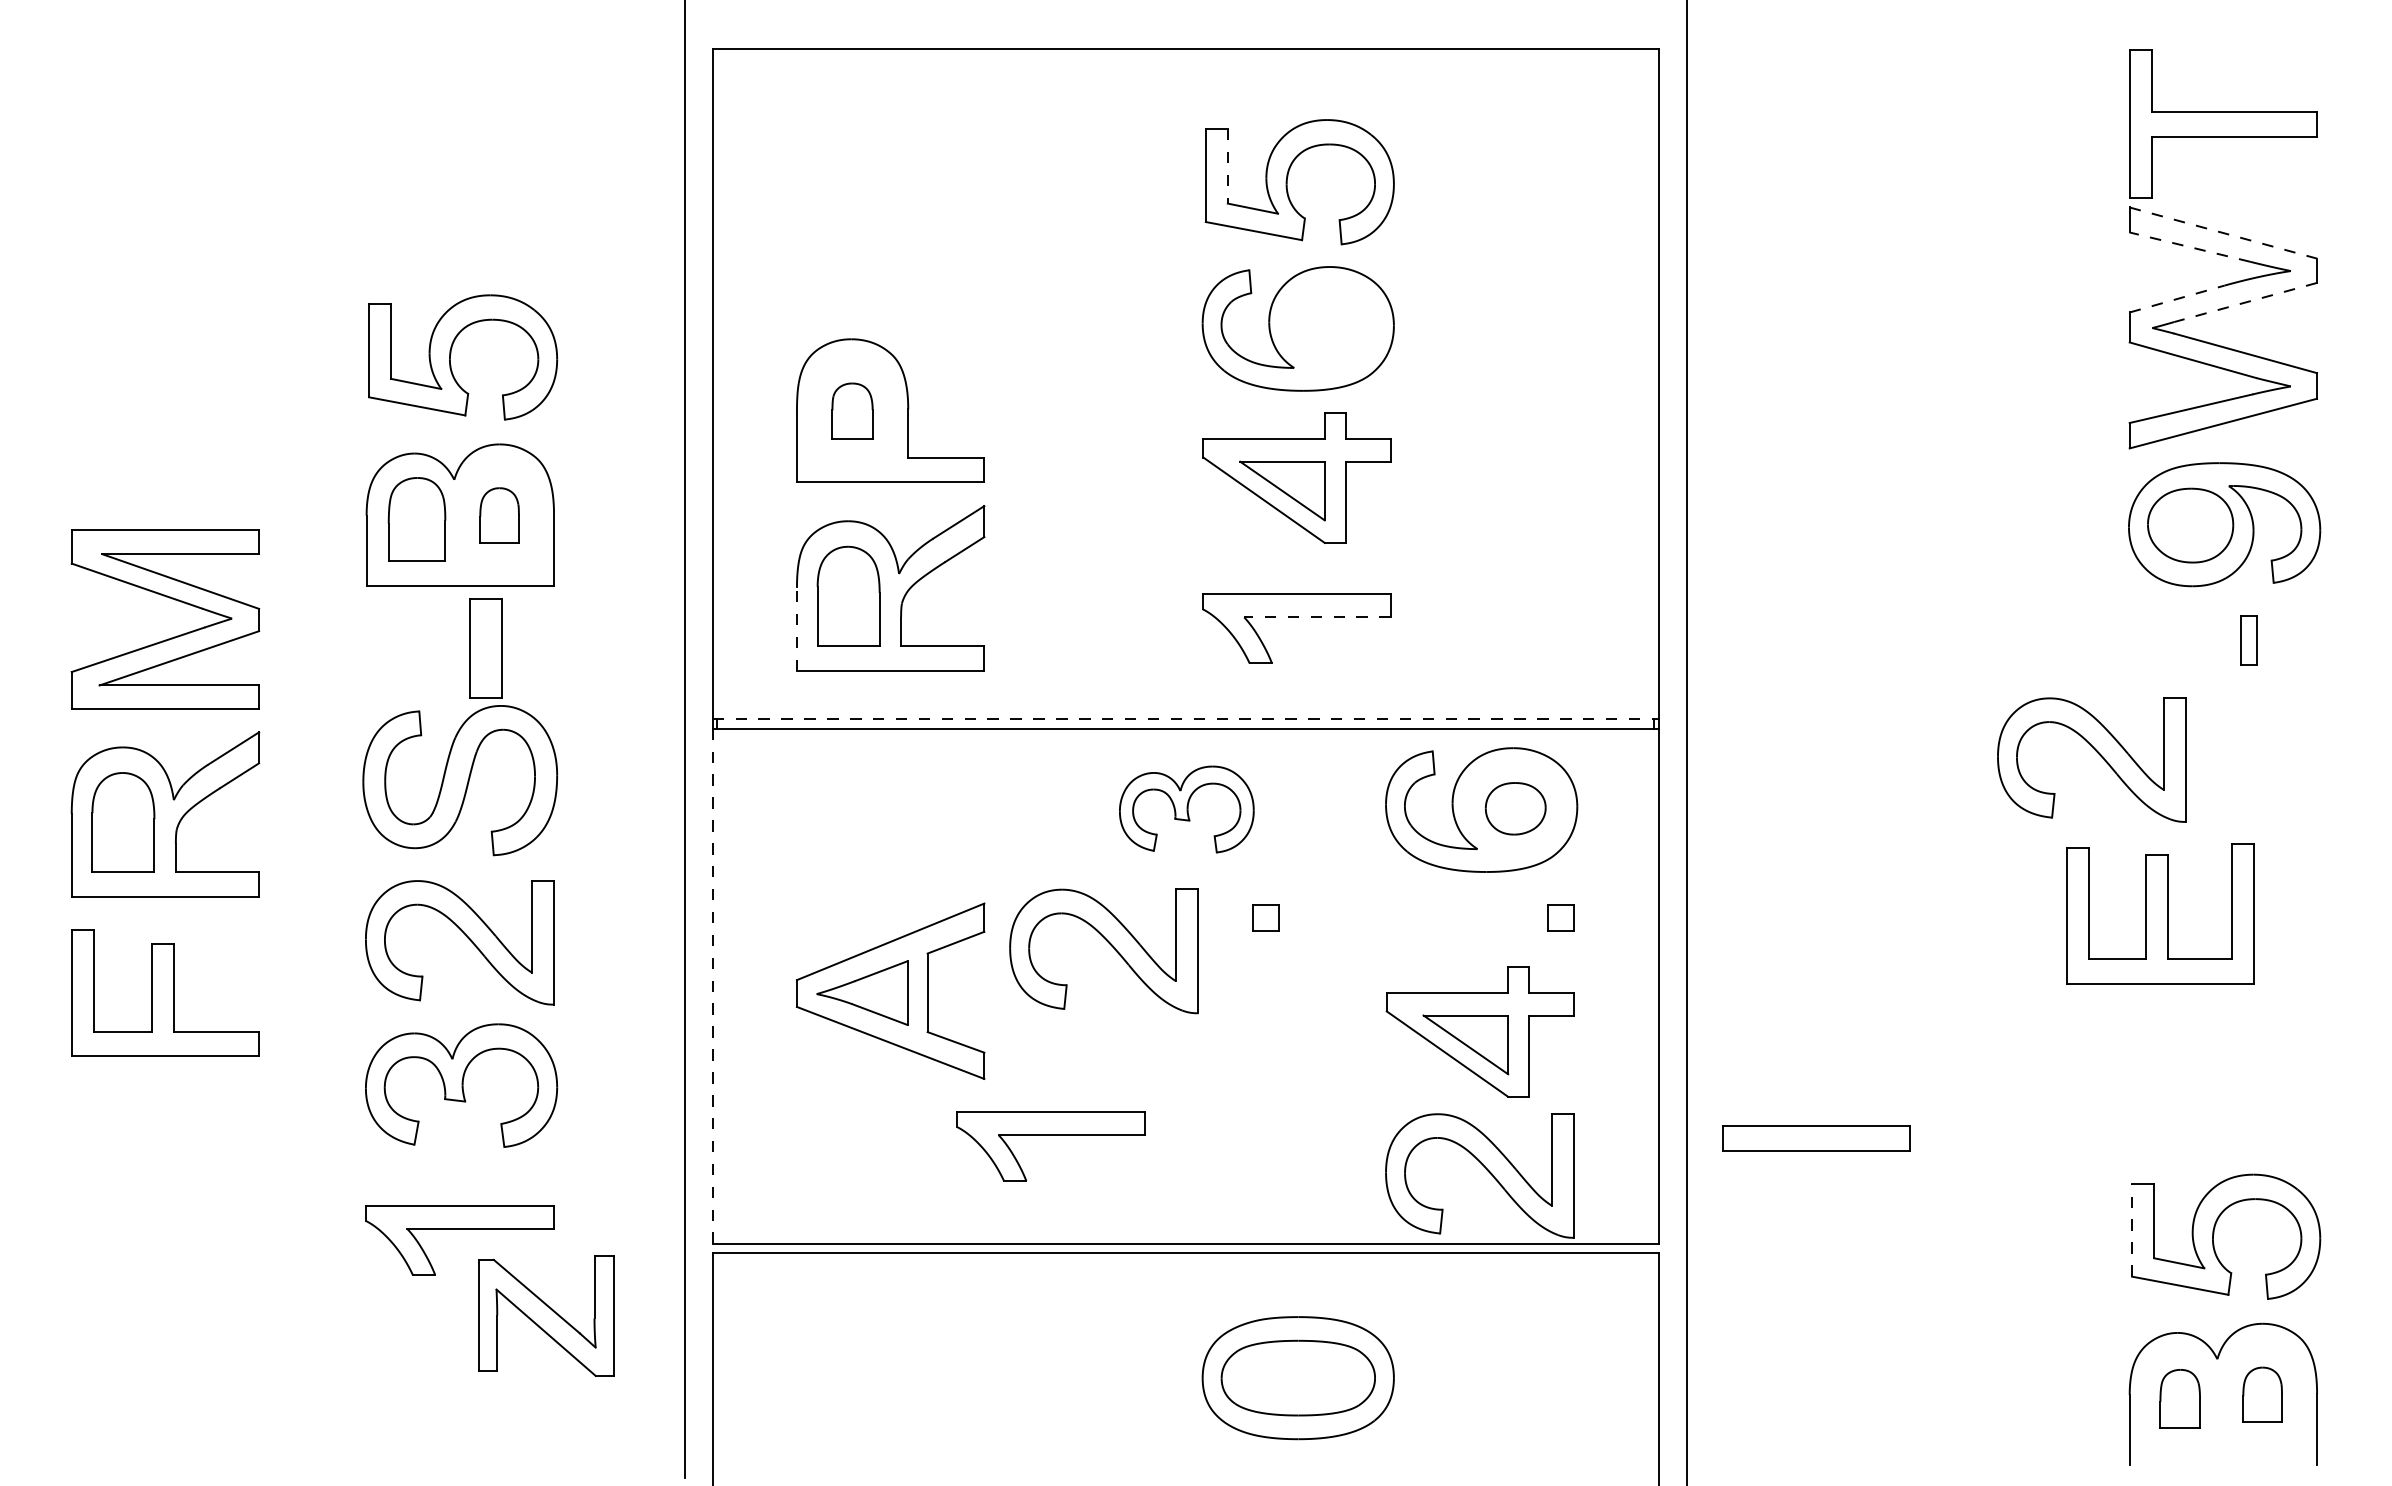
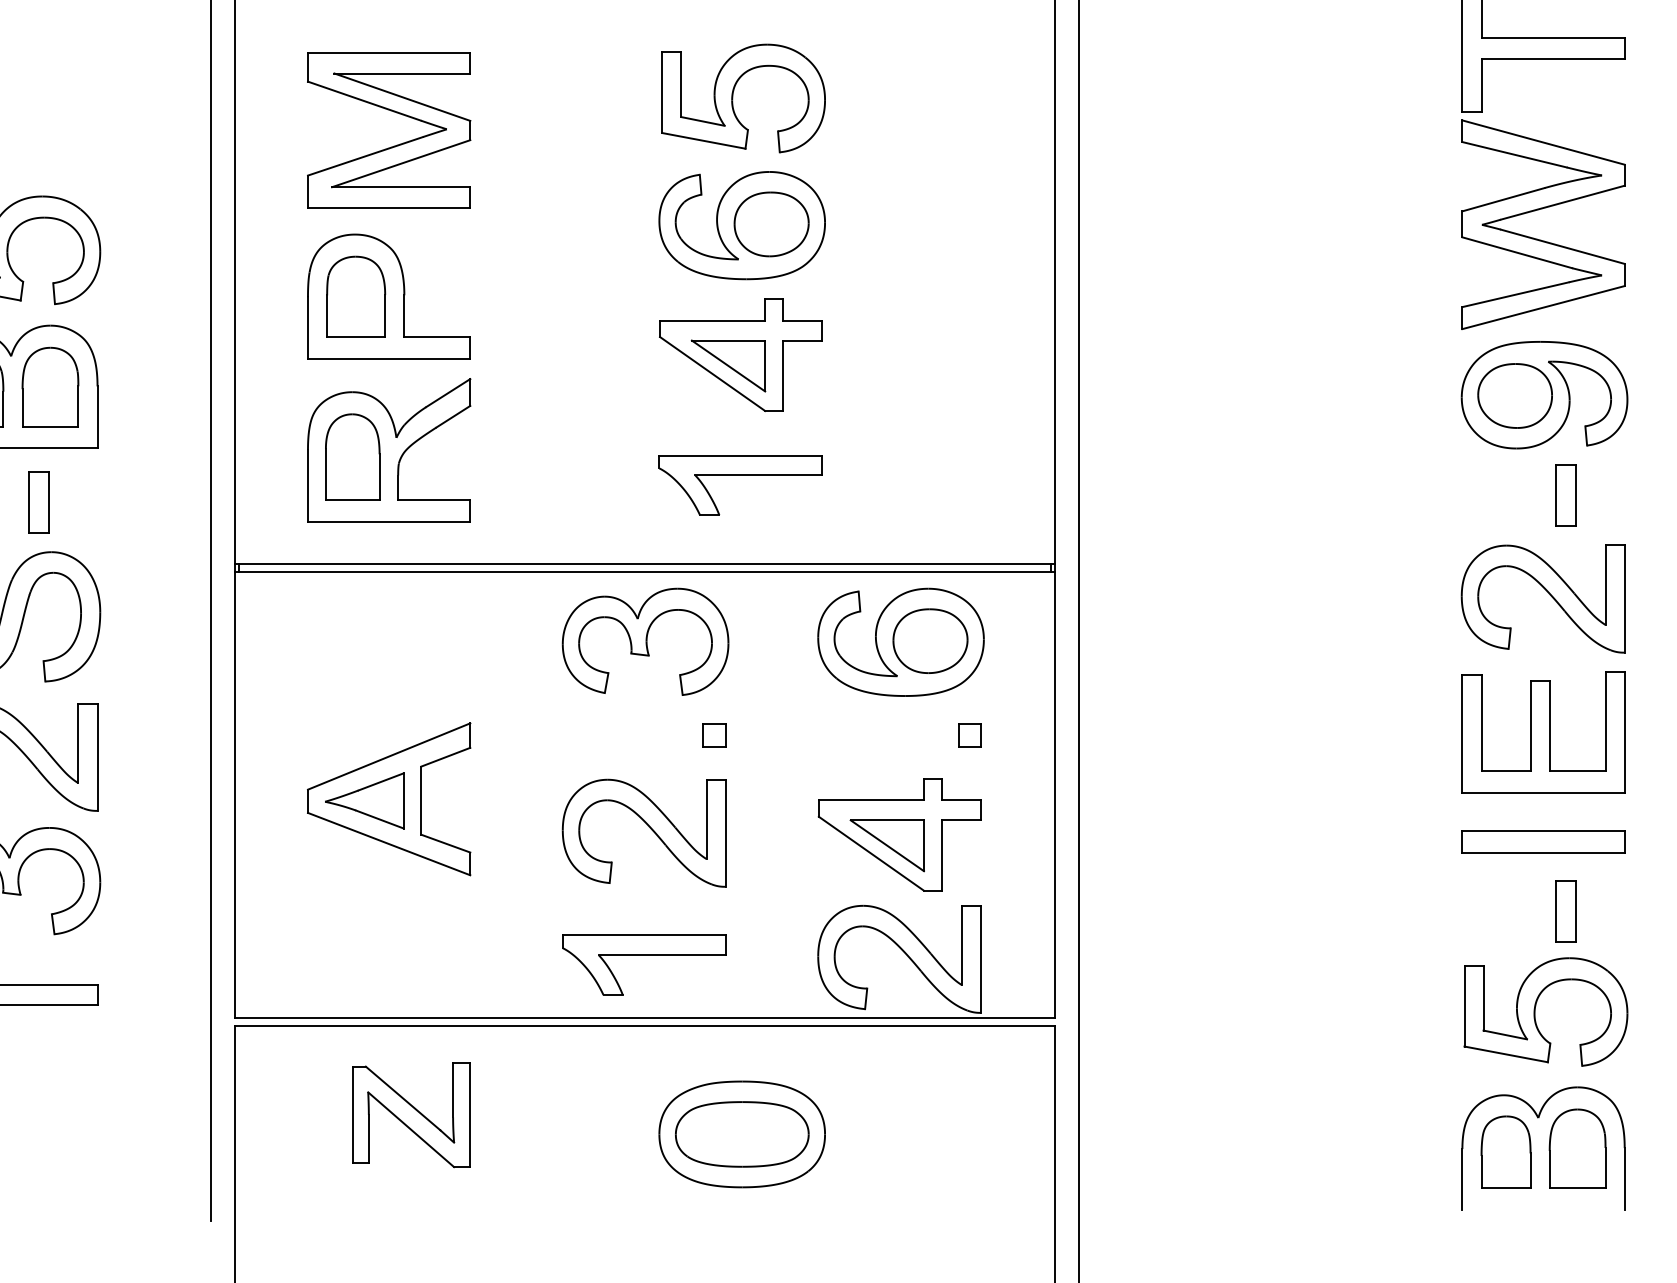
line: (1227, 166) -> (680, 84), dashed -> solid
line: (2223, 233) -> (1543, 142), dashed -> solid
part: (896, 236) -> (394, 145), added
line: (2189, 247) -> (1514, 155), dashed -> solid
line: (2177, 298) -> (1503, 199), dashed -> solid
line: (2245, 302) -> (1562, 202), dashed -> solid
part: (1331, 327) -> (770, 224), added
part: (852, 411) -> (356, 297), size x1.67
part: (499, 515) -> (50, 387), size x1.67
line: (1317, 617) -> (758, 475), dashed -> solid
line: (796, 629) -> (307, 485), dashed -> solid
part: (2249, 640) -> (1566, 495), size x1.43
part: (486, 648) -> (39, 502), size x0.71
line: (1186, 719) -> (645, 563), dashed -> solid
part: (2097, 753) -> (1547, 593), moved
part: (1515, 808) -> (930, 641), size x1.43
part: (1186, 809) -> (645, 641), size x1.43
part: (2160, 913) -> (1543, 731), moved
part: (1109, 944) -> (648, 827), moved
line: (712, 986) -> (234, 795), dashed -> solid
part: (2249, 1120) -> (1566, 911), added
part: (1050, 1135) -> (643, 955), moved
part: (1816, 1138) -> (1543, 841), moved
line: (2132, 1230) -> (1464, 1006), dashed -> solid
part: (546, 1315) -> (411, 1114), moved
part: (2262, 1394) -> (1577, 1148), size x1.67
part: (2180, 1398) -> (1506, 1152), size x1.43

